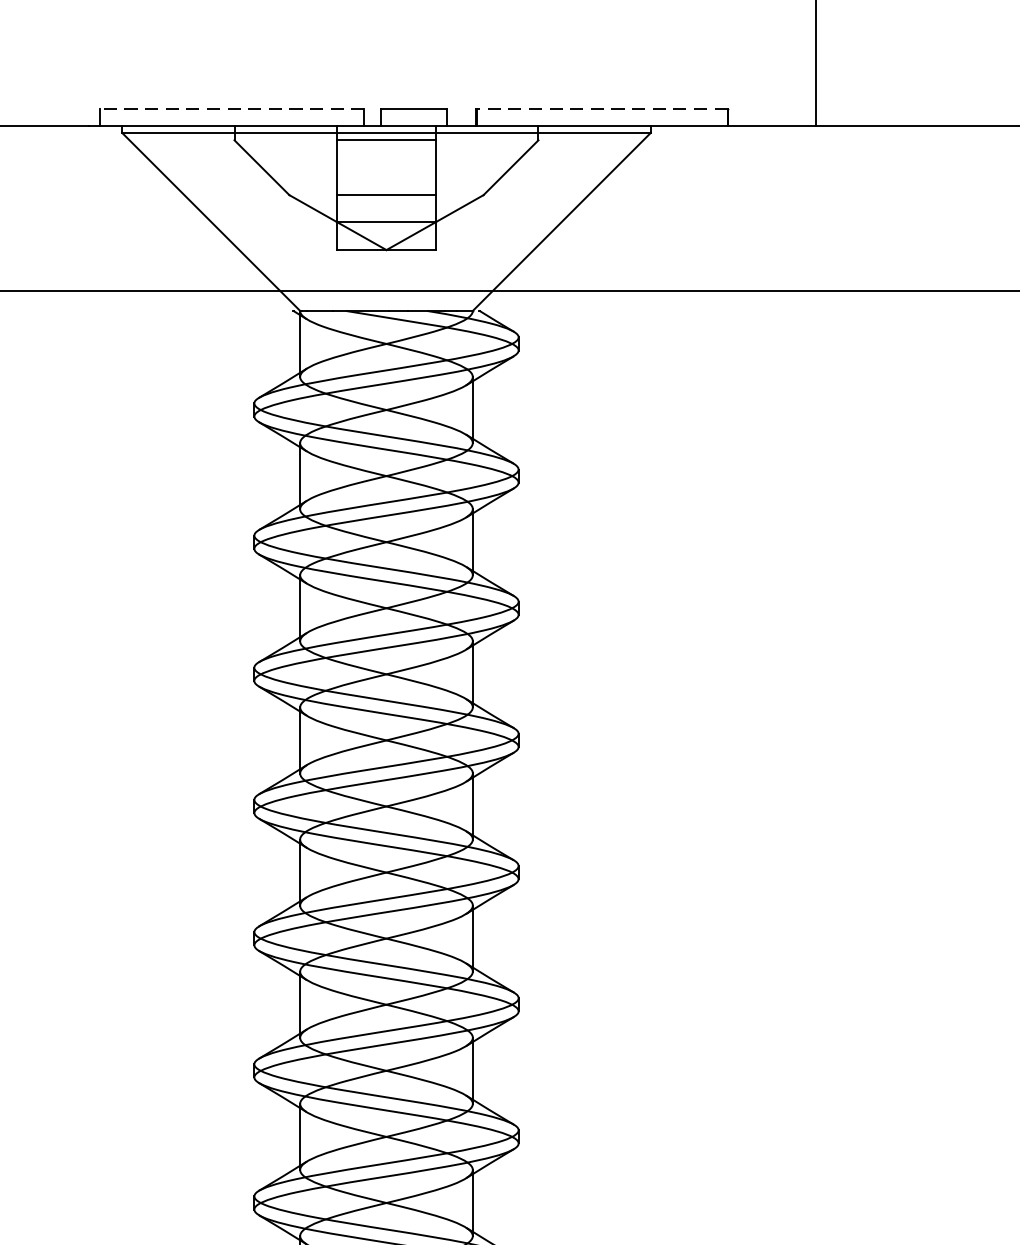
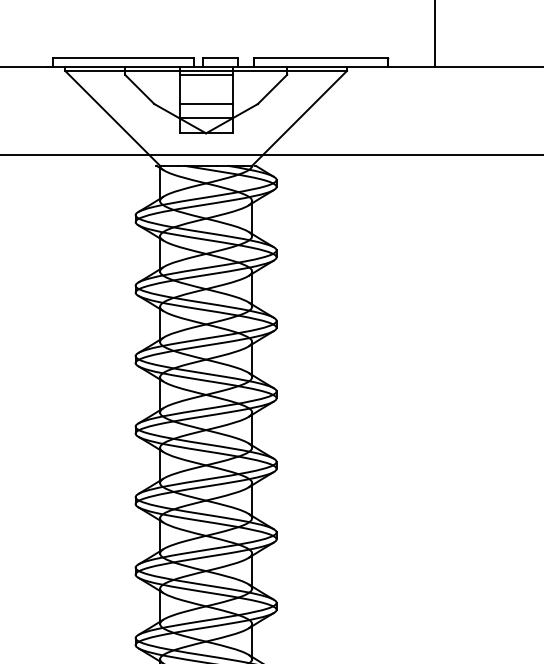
line: (231, 109) -> (123, 58), dashed -> solid
line: (602, 109) -> (321, 58), dashed -> solid

